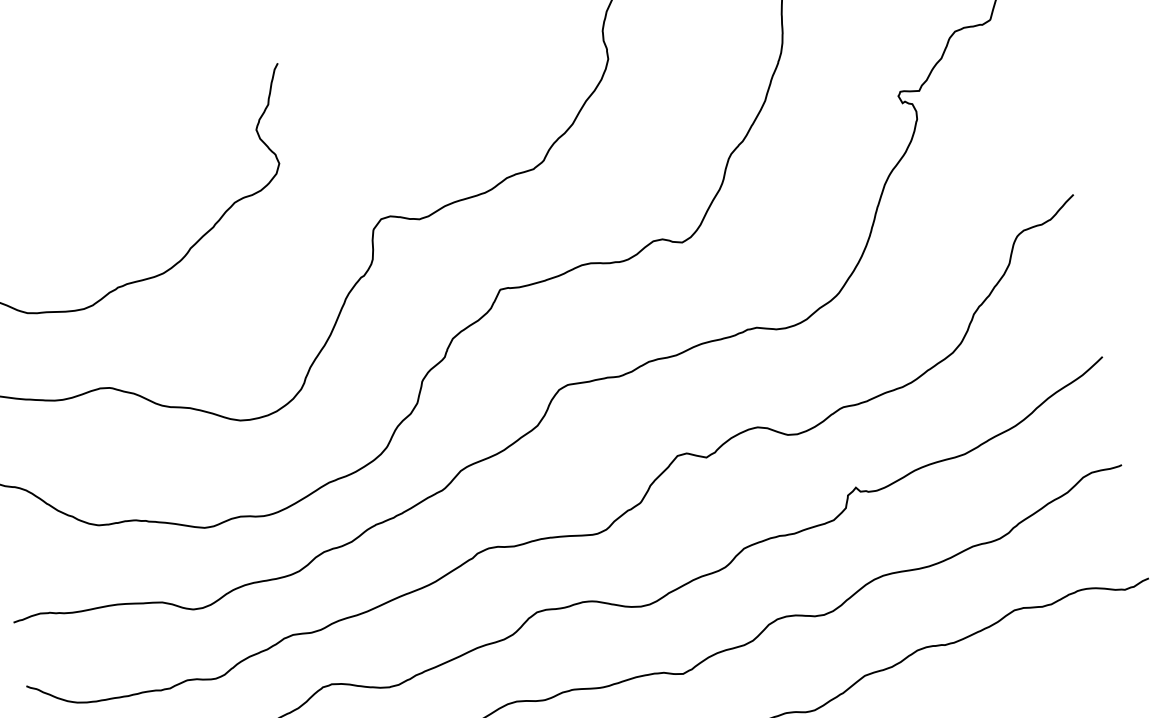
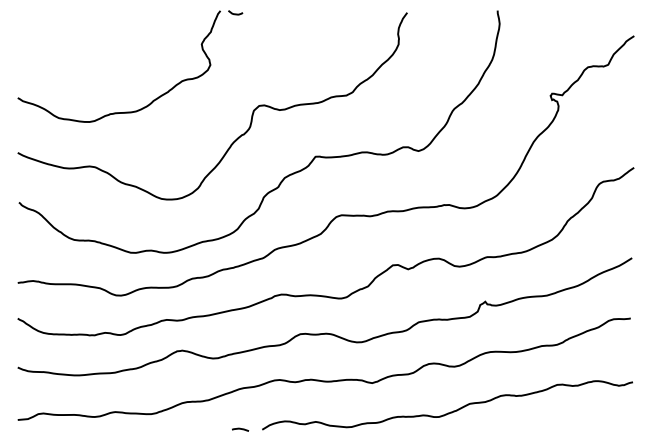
curve: (305, 62) -> (235, 13), added

